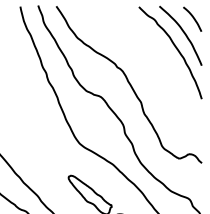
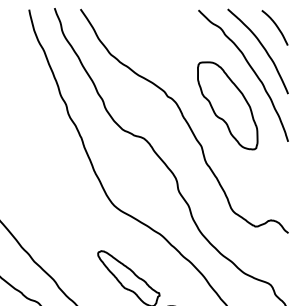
part: (159, 73) -> (227, 105), added

